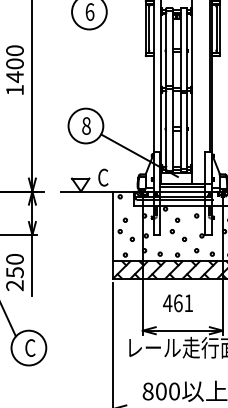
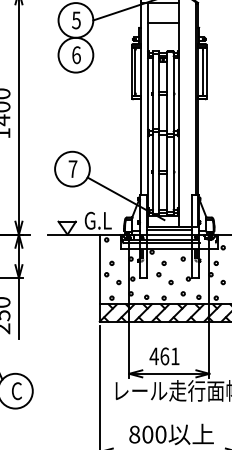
text: (85, 126) -> (72, 169), 8 -> 7
text: (113, 177) -> (100, 220), C -> G.L
text: (177, 303) -> (164, 356), moved

